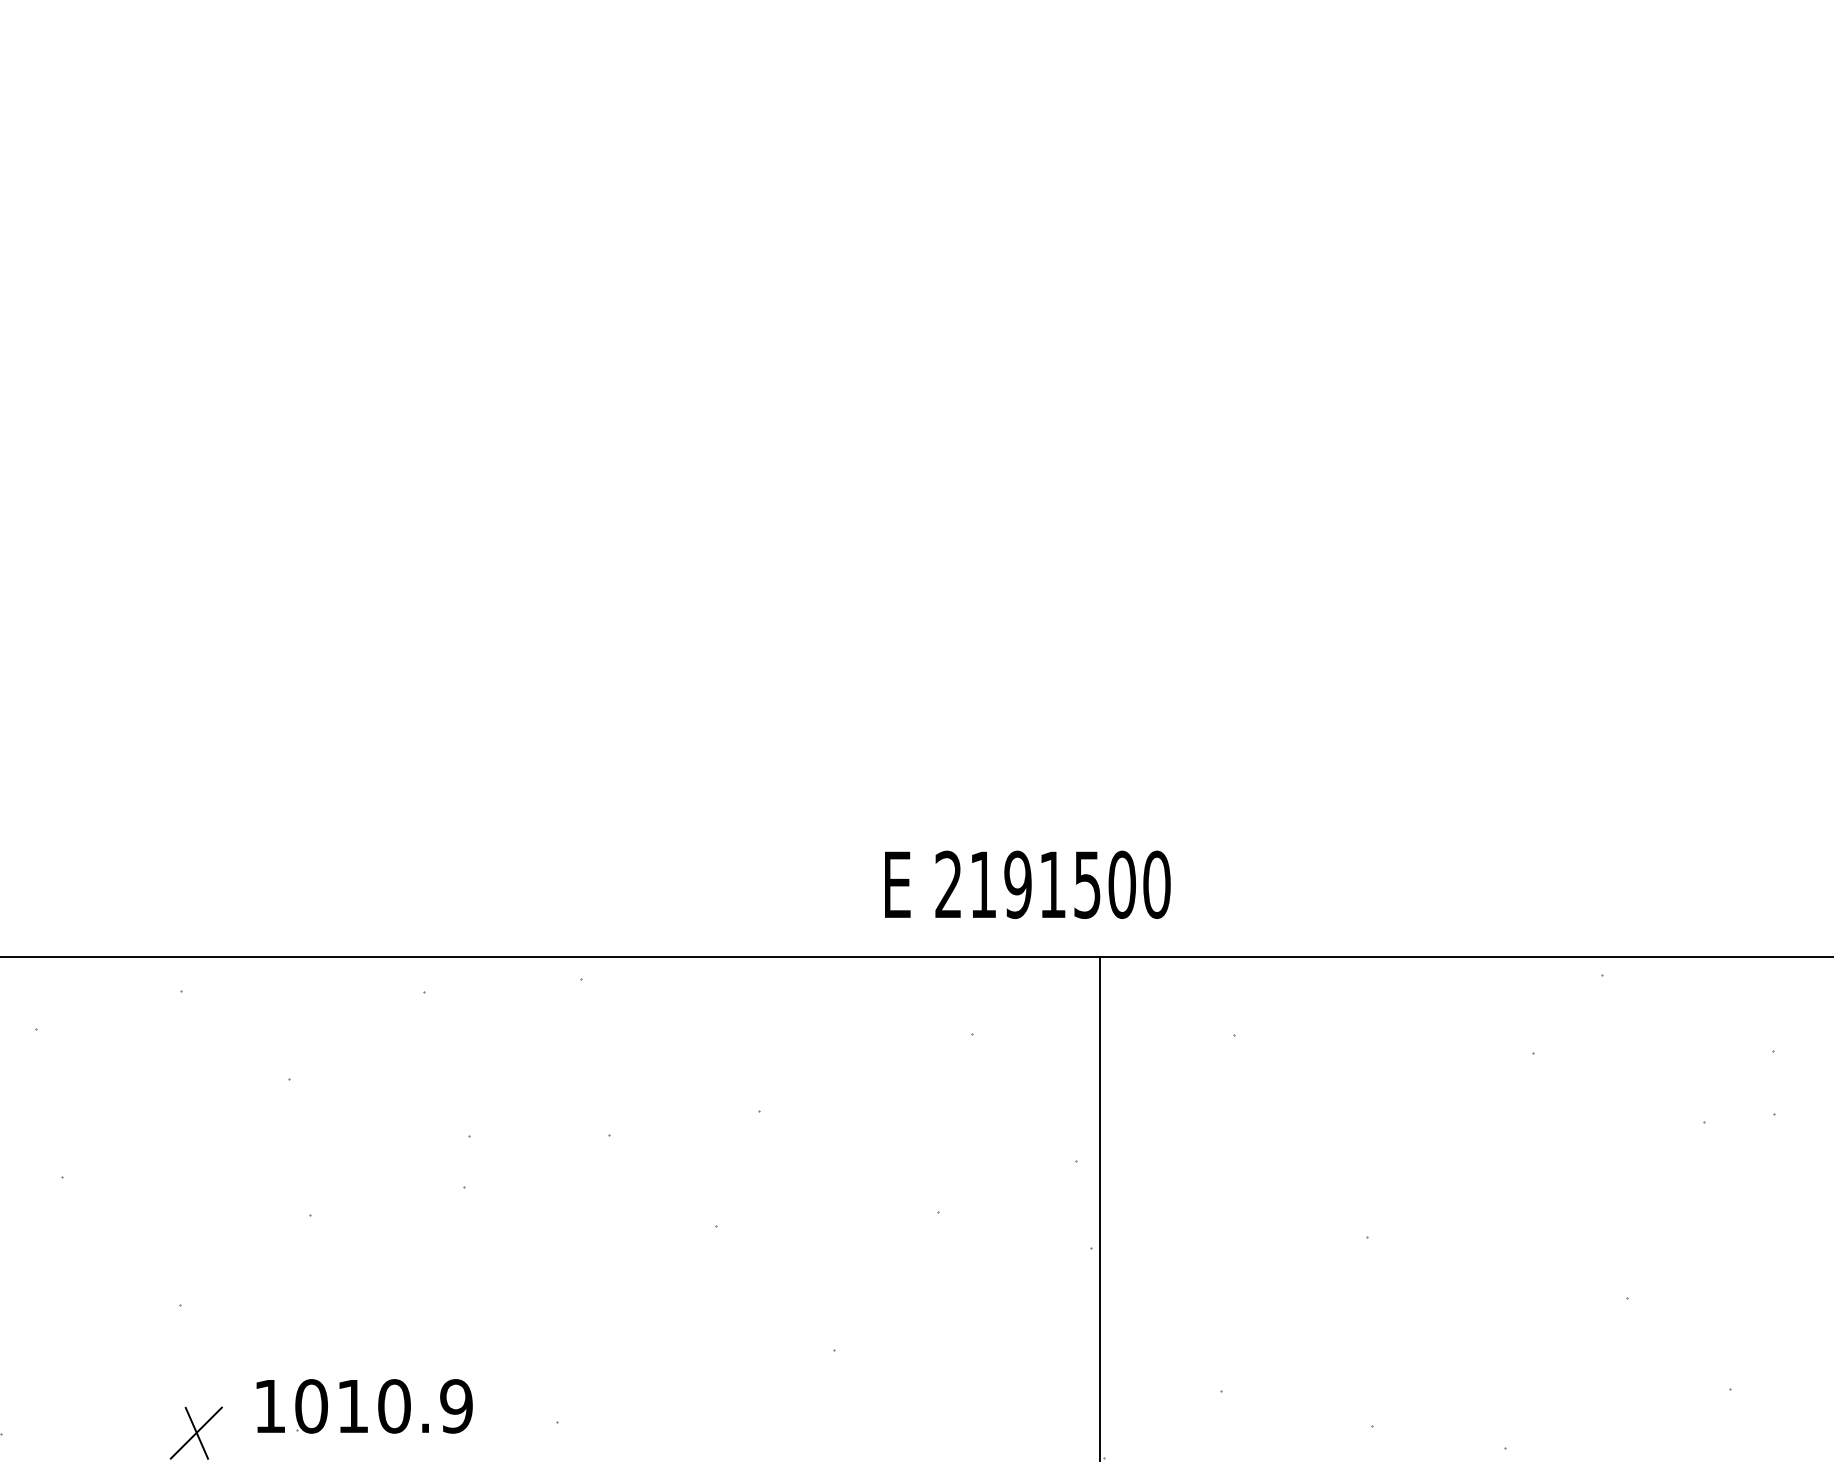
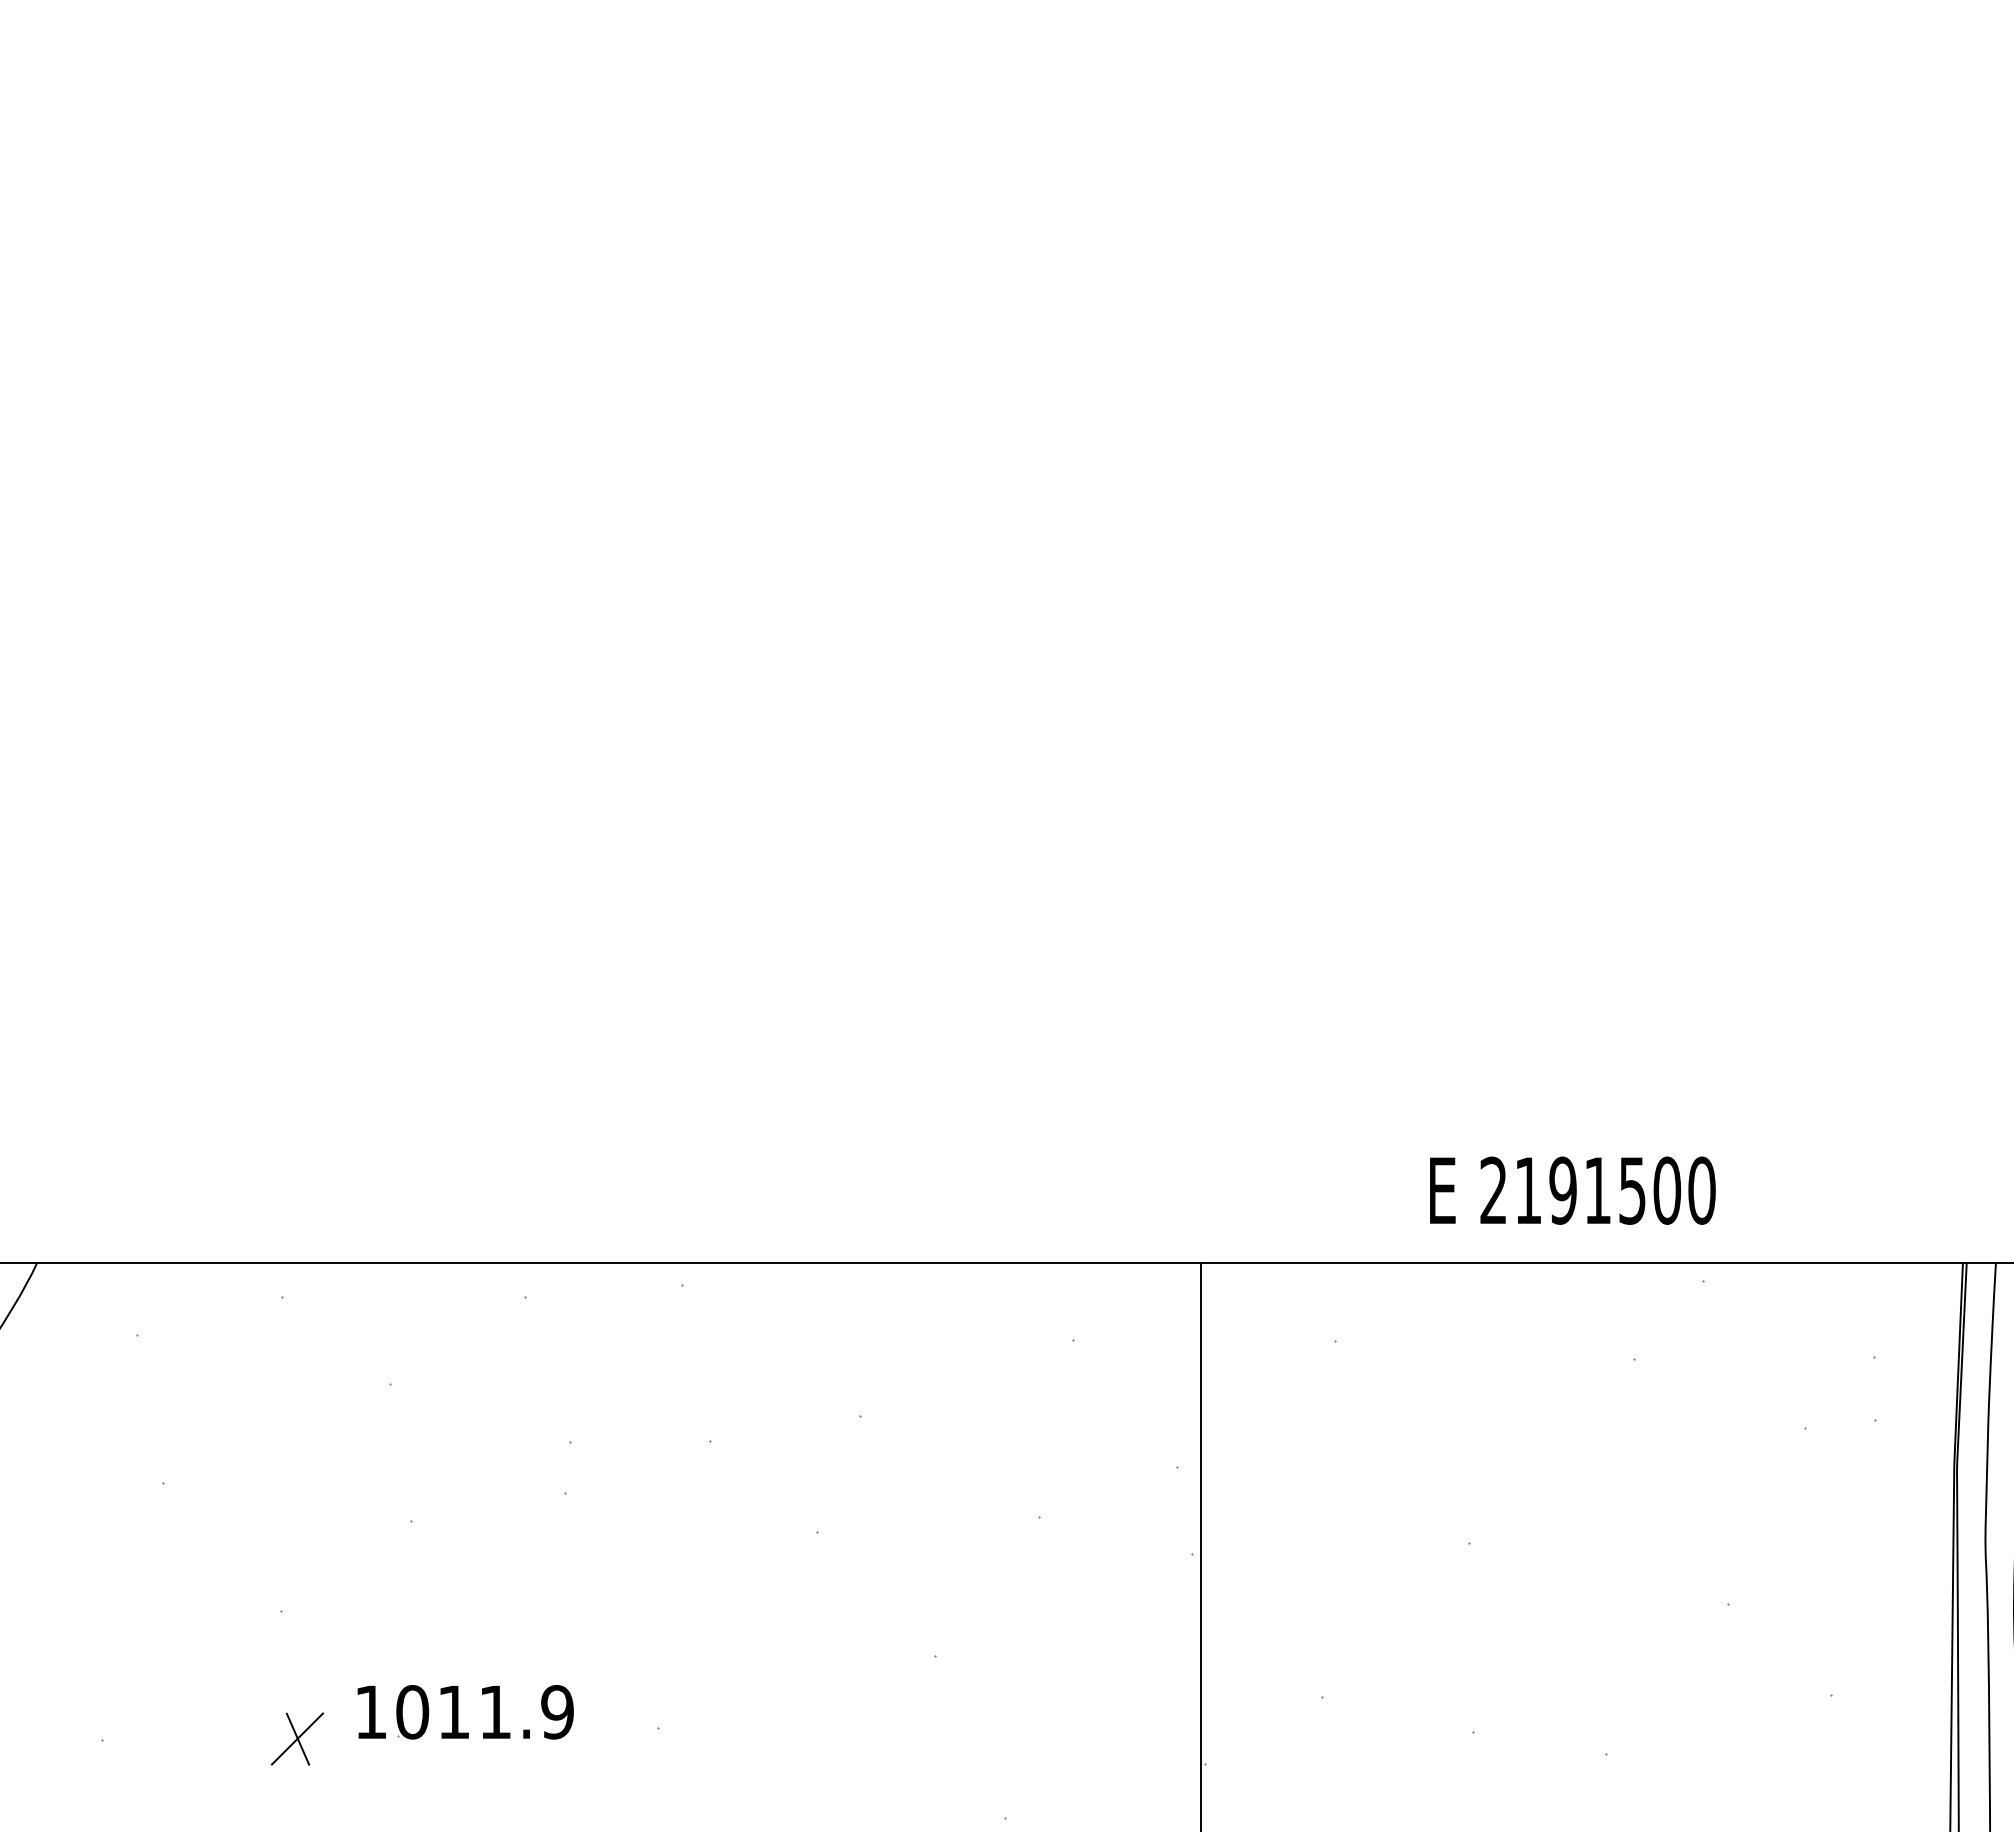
text: (1027, 884) -> (1572, 1190), moved
text: (394, 1406) -> (495, 1712), 1010.9 -> 1011.9

